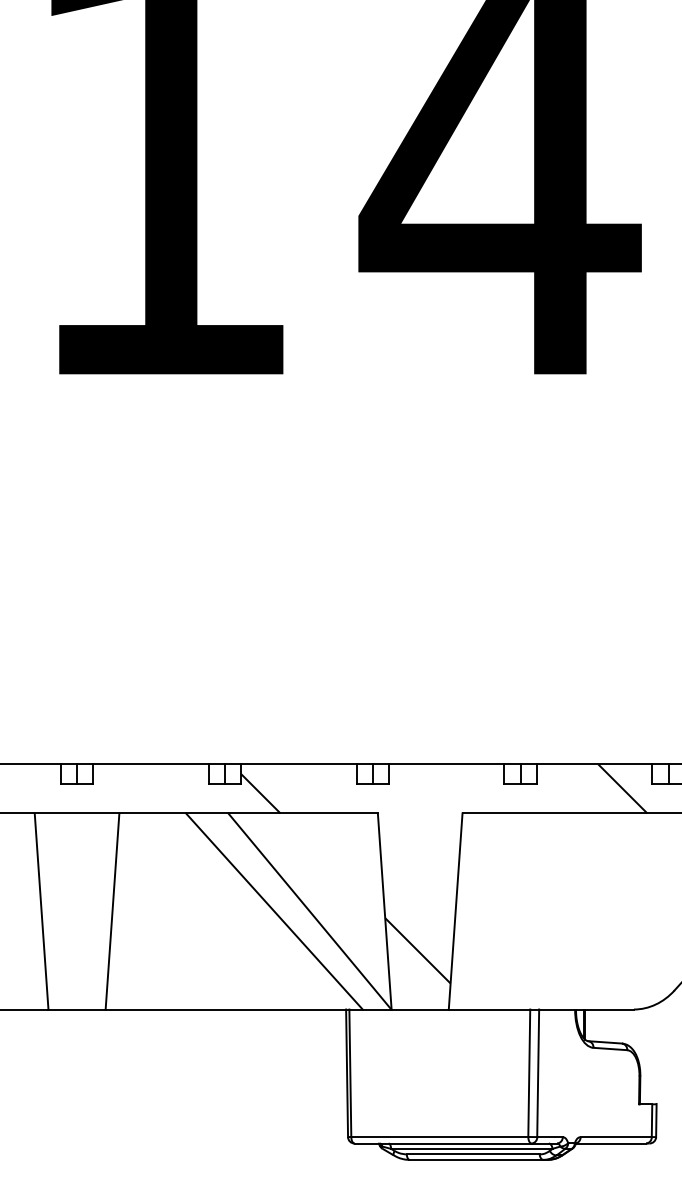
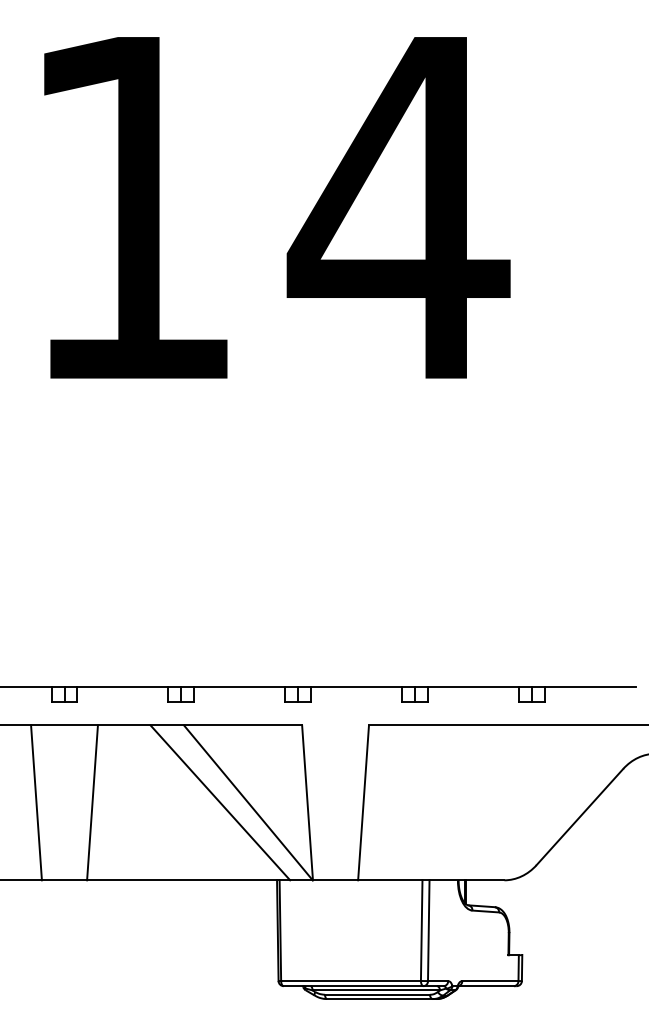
hatch: (444, 873) -> (354, 772), removed

